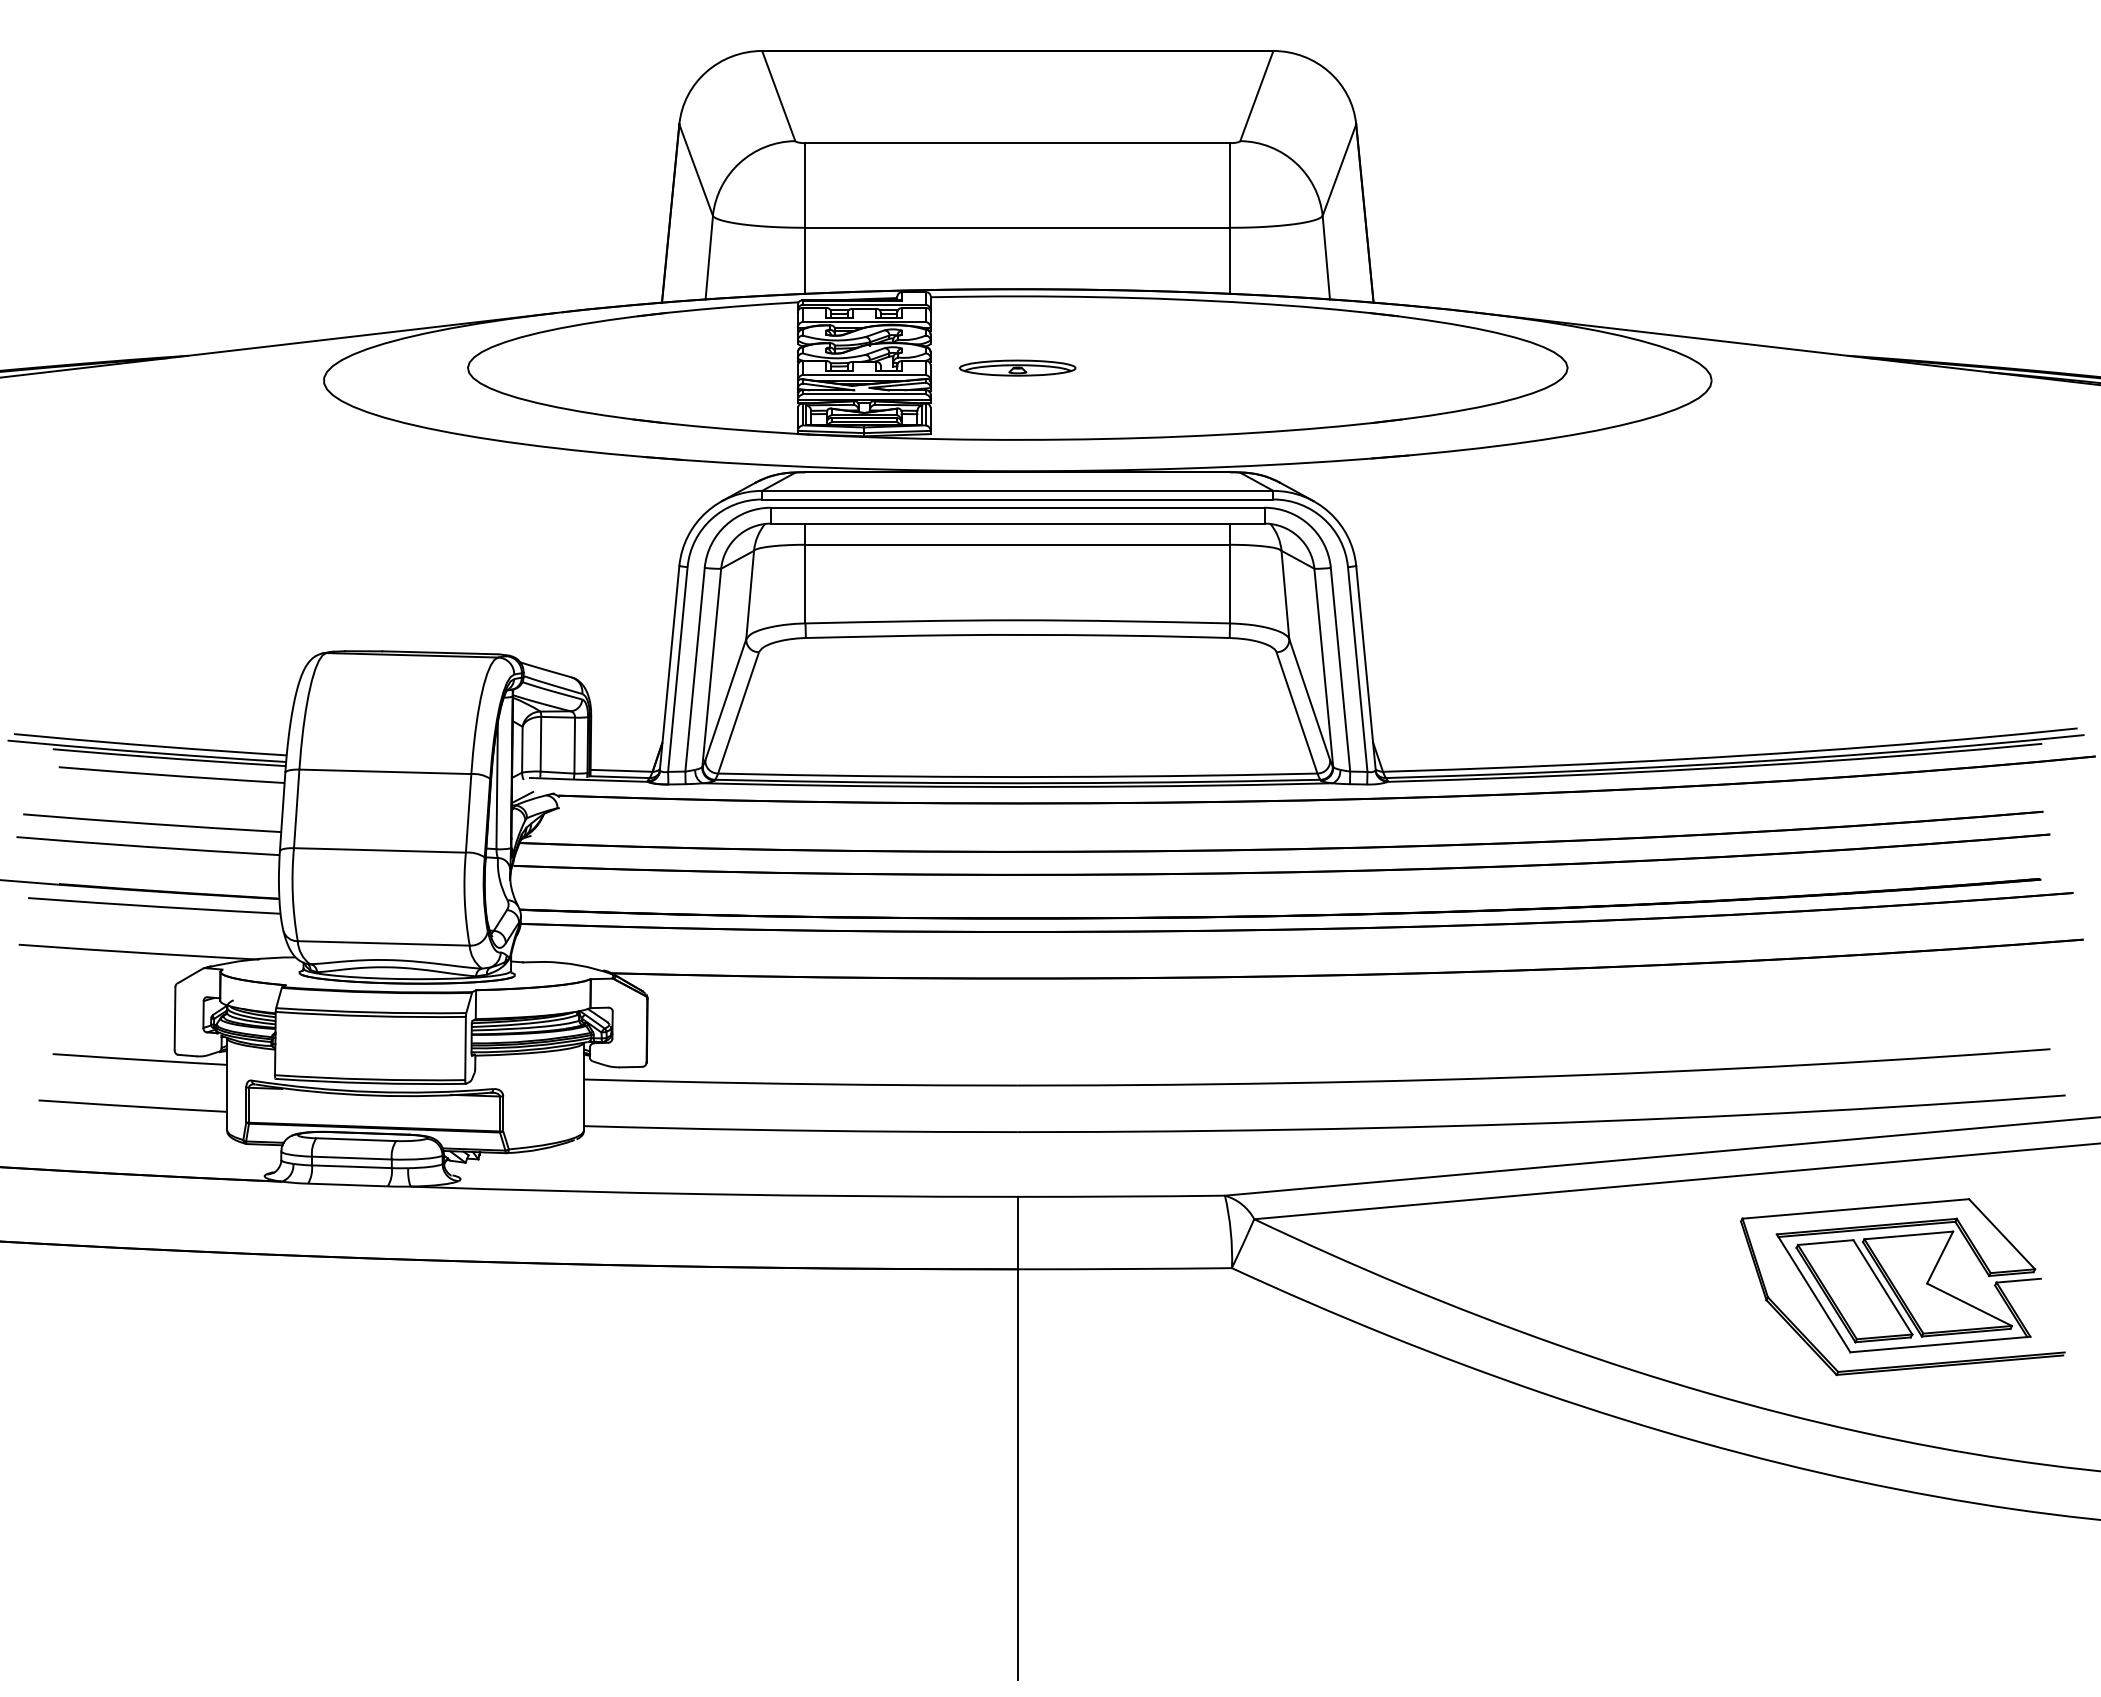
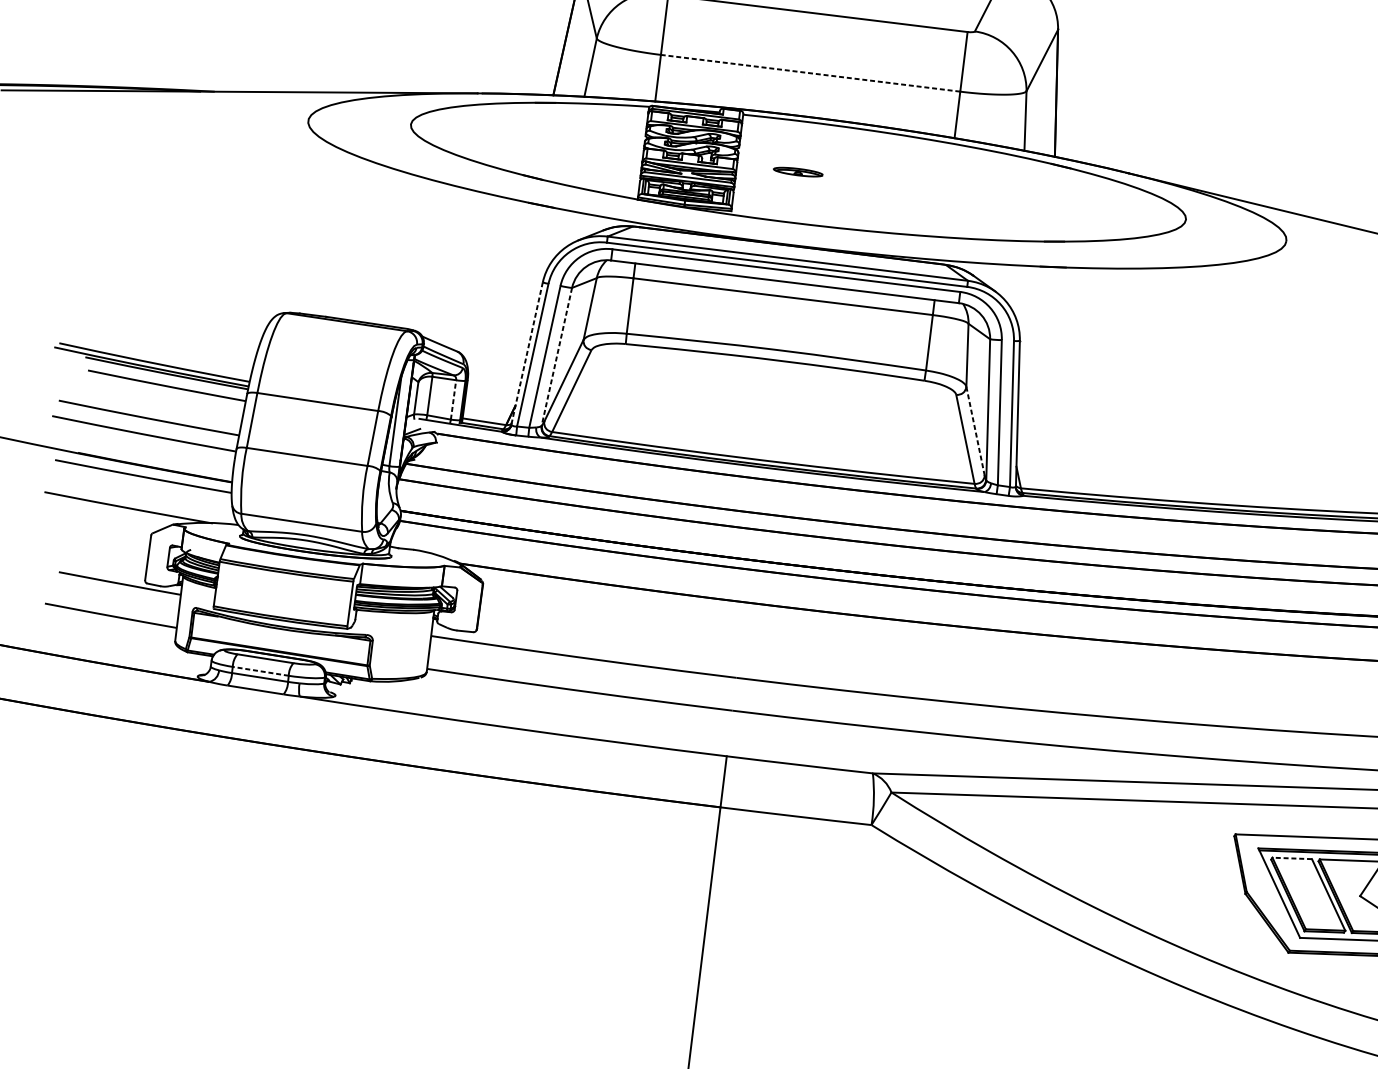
line: (1017, 227) -> (810, 73), solid -> dashed
part: (1017, 367) -> (798, 171), size x0.6
line: (711, 667) -> (556, 356), solid -> dashed
line: (669, 668) -> (527, 353), solid -> dashed
line: (1309, 699) -> (975, 430), solid -> dashed
line: (574, 745) -> (453, 399), solid -> dashed
line: (351, 1158) -> (260, 671), solid -> dashed
line: (1825, 1242) -> (1292, 858), solid -> dashed

